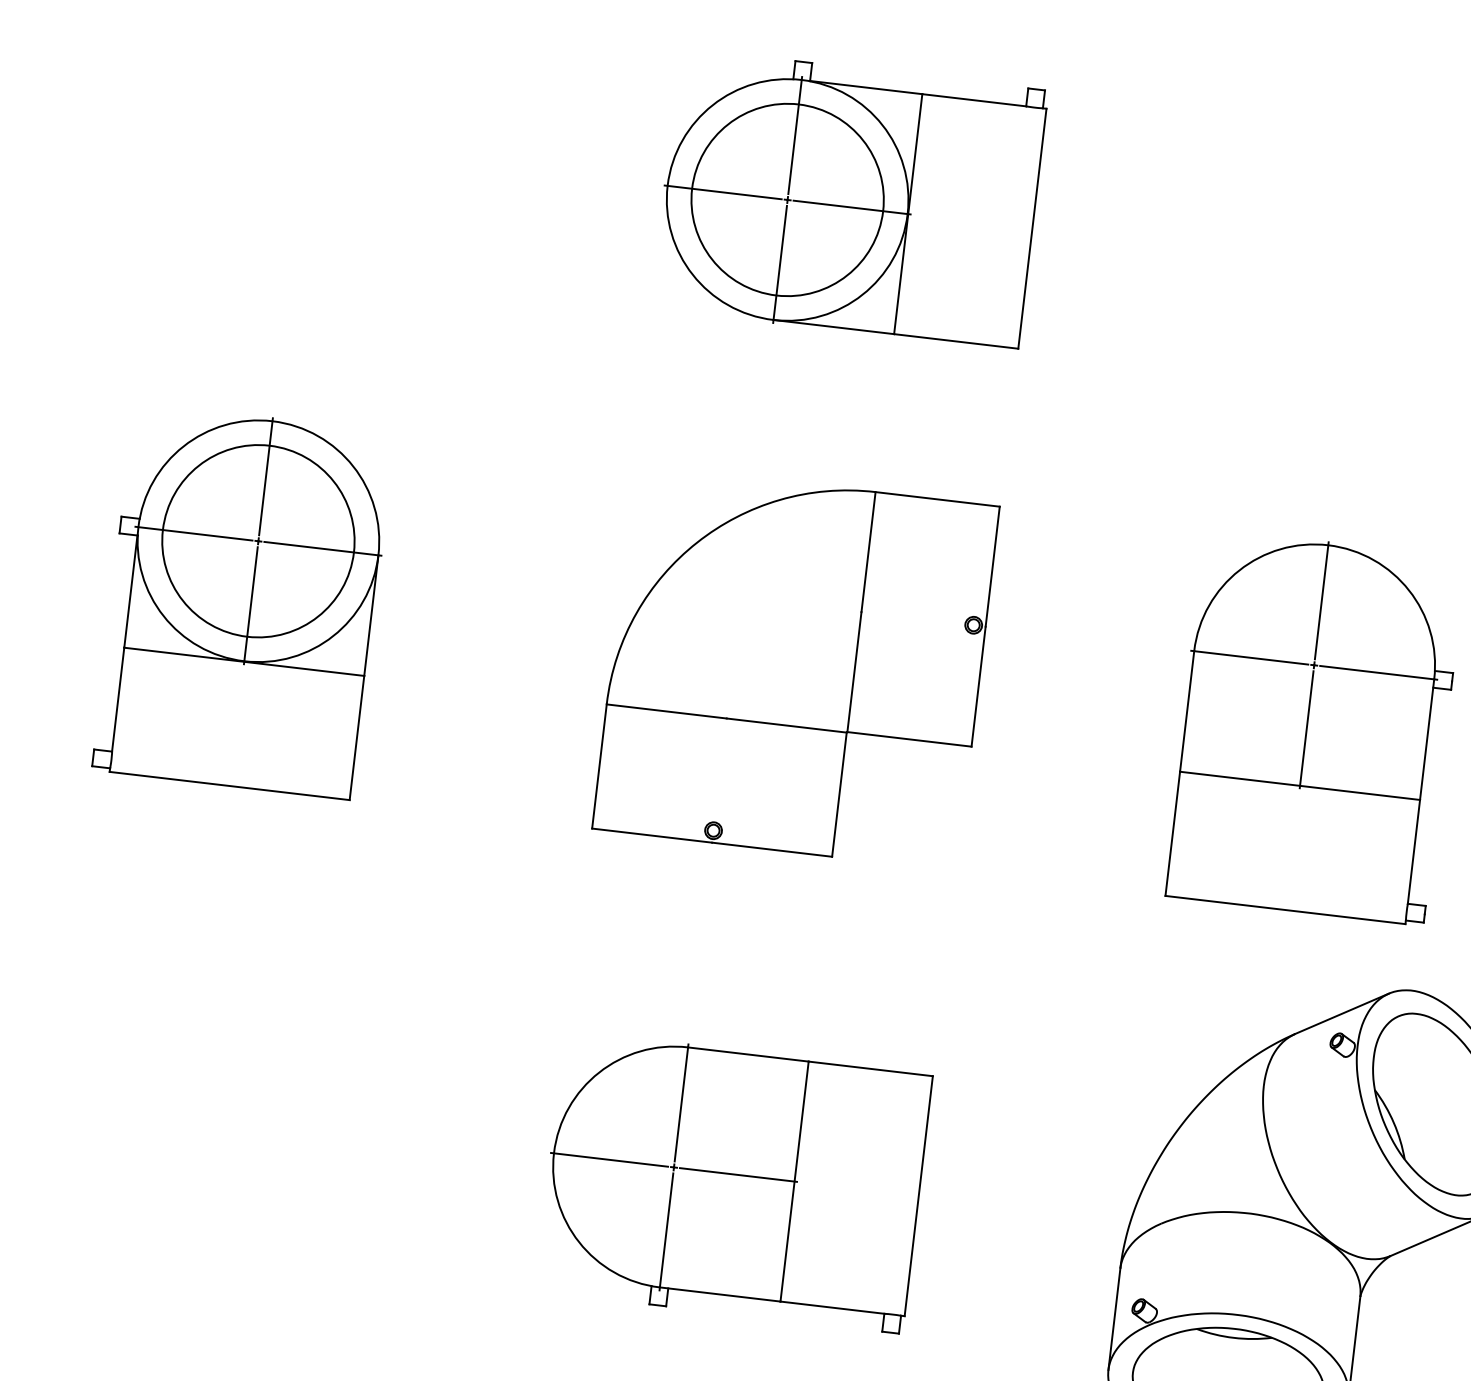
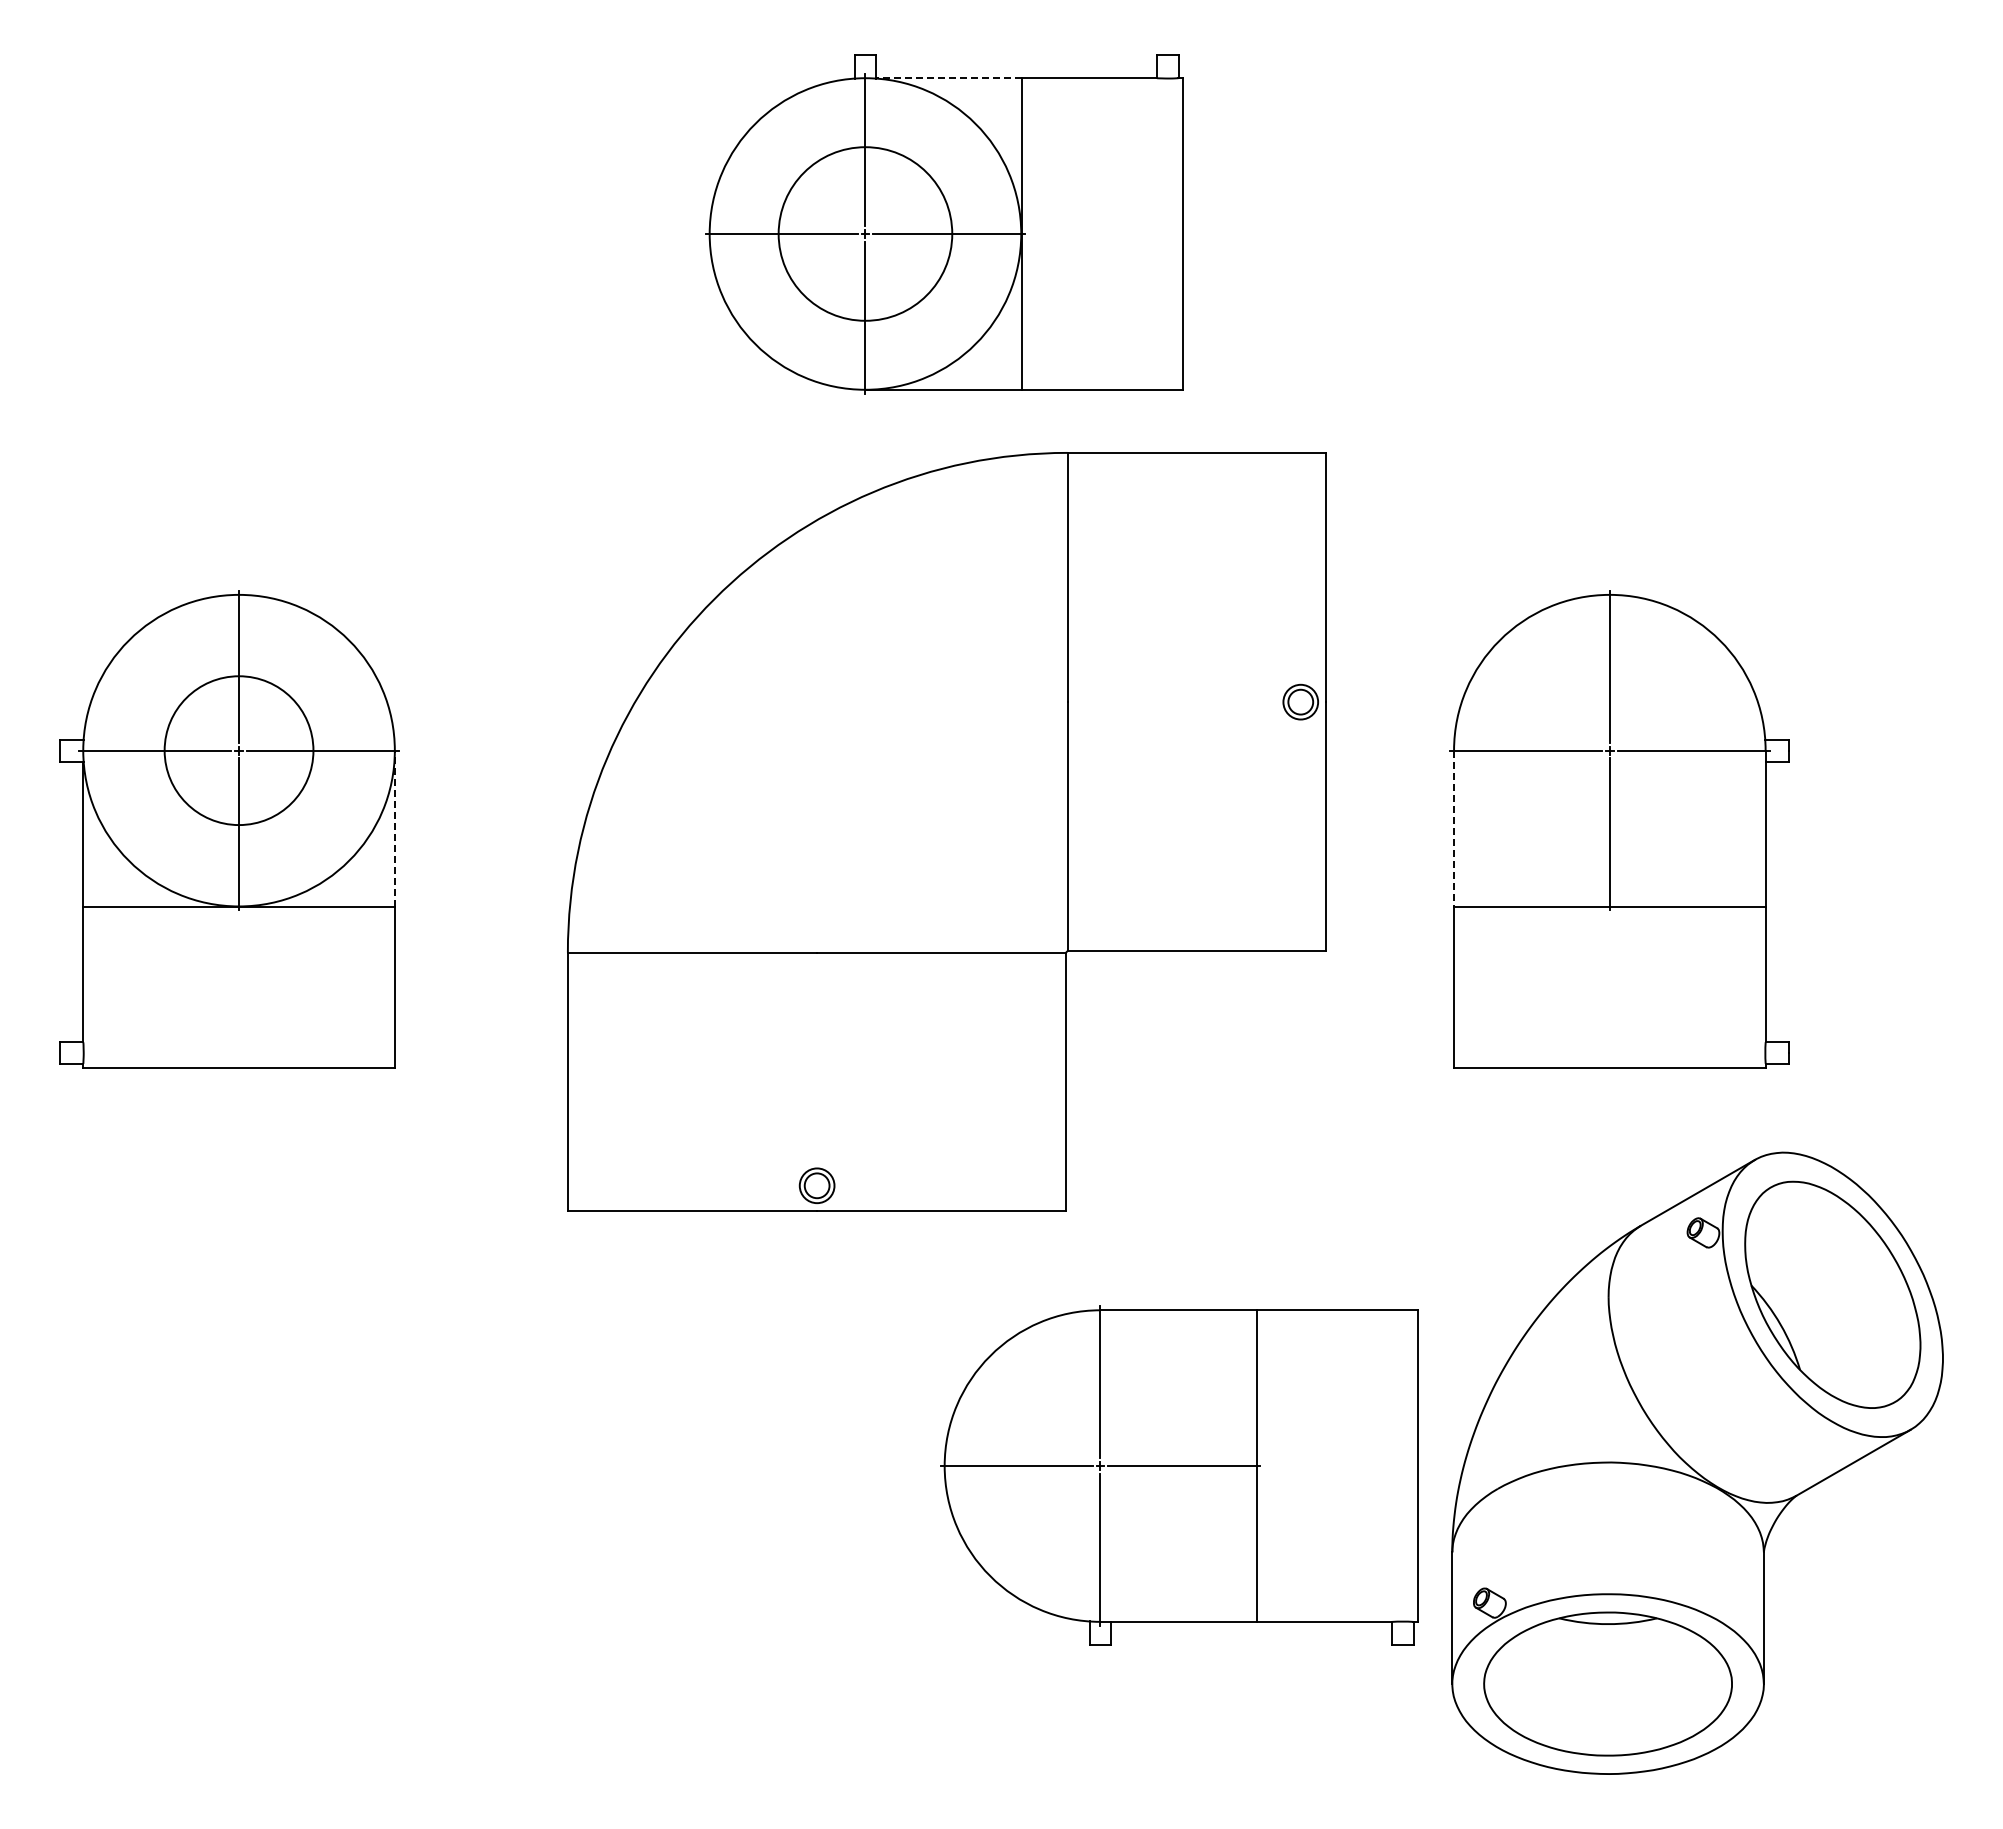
line: (866, 87) -> (949, 78), solid -> dashed
circle: (787, 200) -> (865, 234), size x0.7
circle: (258, 541) -> (239, 750), size x0.6
line: (371, 615) -> (394, 828), solid -> dashed
part: (795, 667) -> (945, 831), size x1.6
line: (1187, 711) -> (1454, 829), solid -> dashed
part: (734, 1181) -> (1179, 1475), moved

